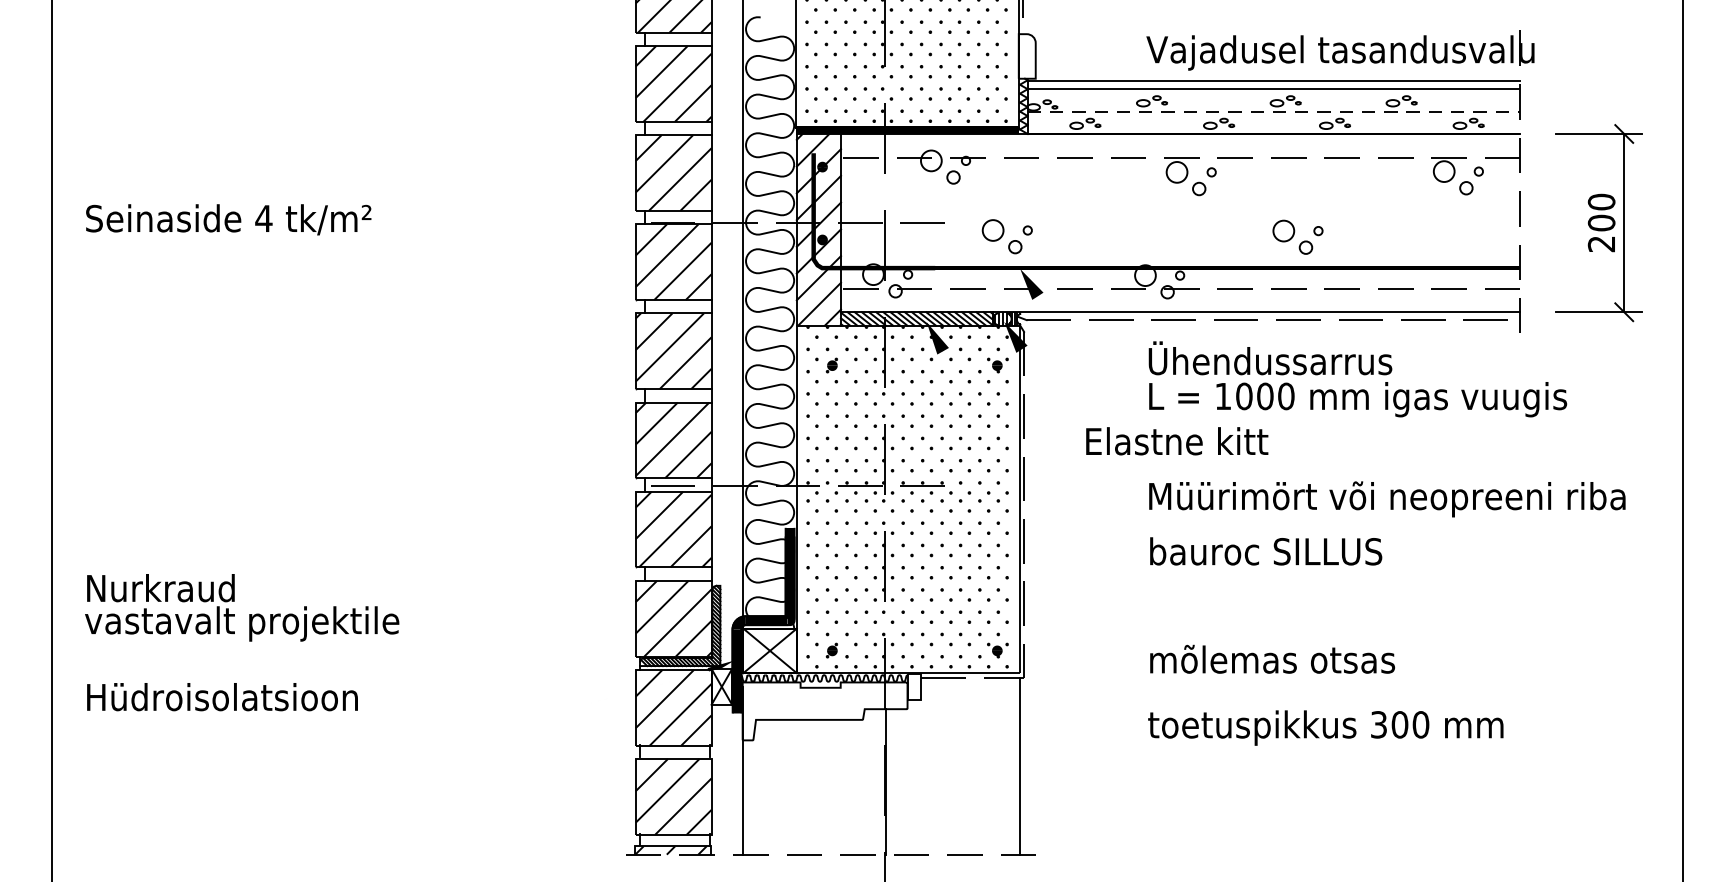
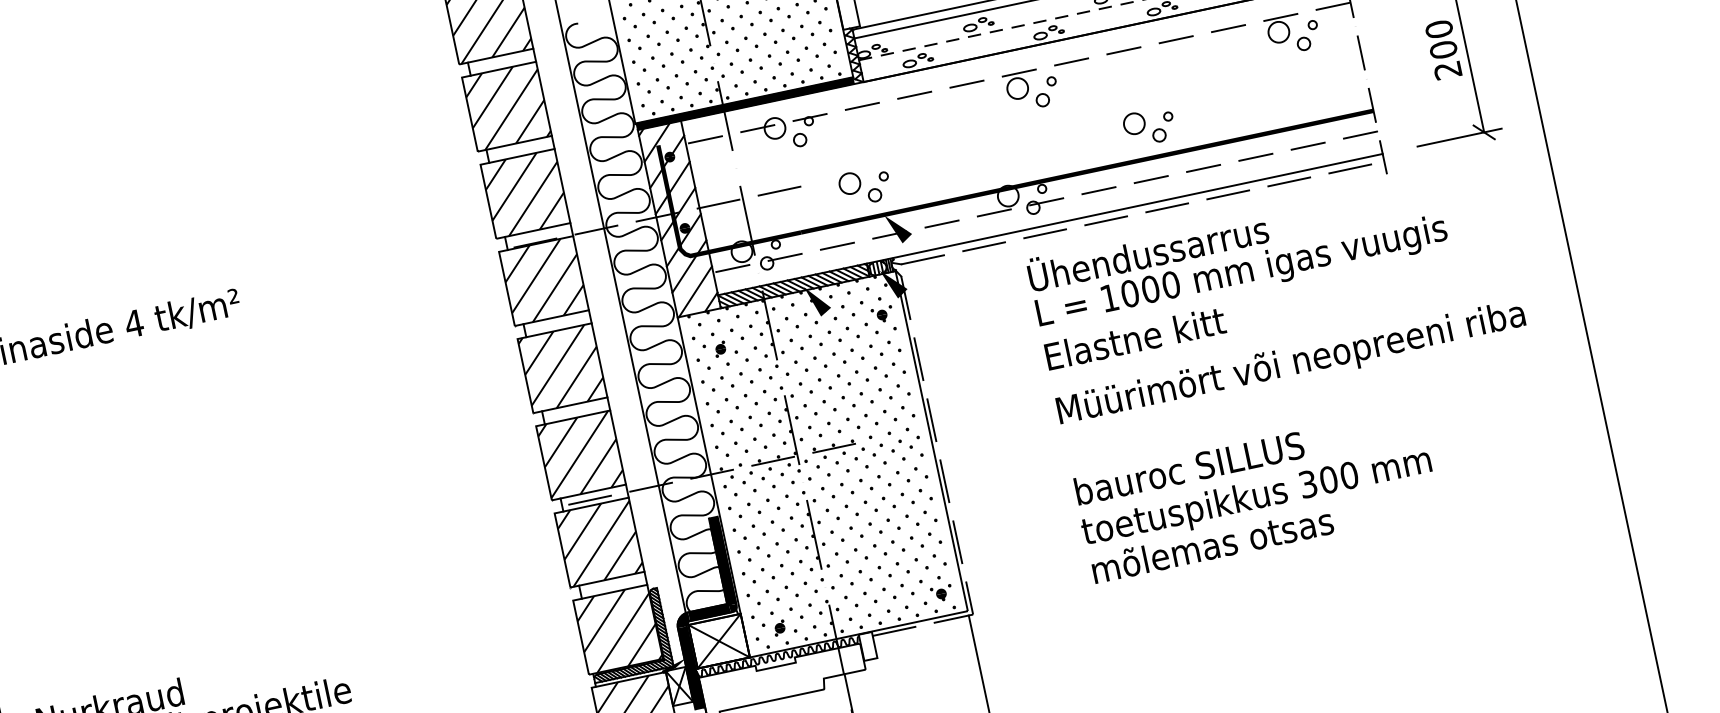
text: (1177, 441) -> (1135, 338), moved
text: (1266, 551) -> (1189, 468), moved
text: (1325, 727) -> (1256, 497), moved

